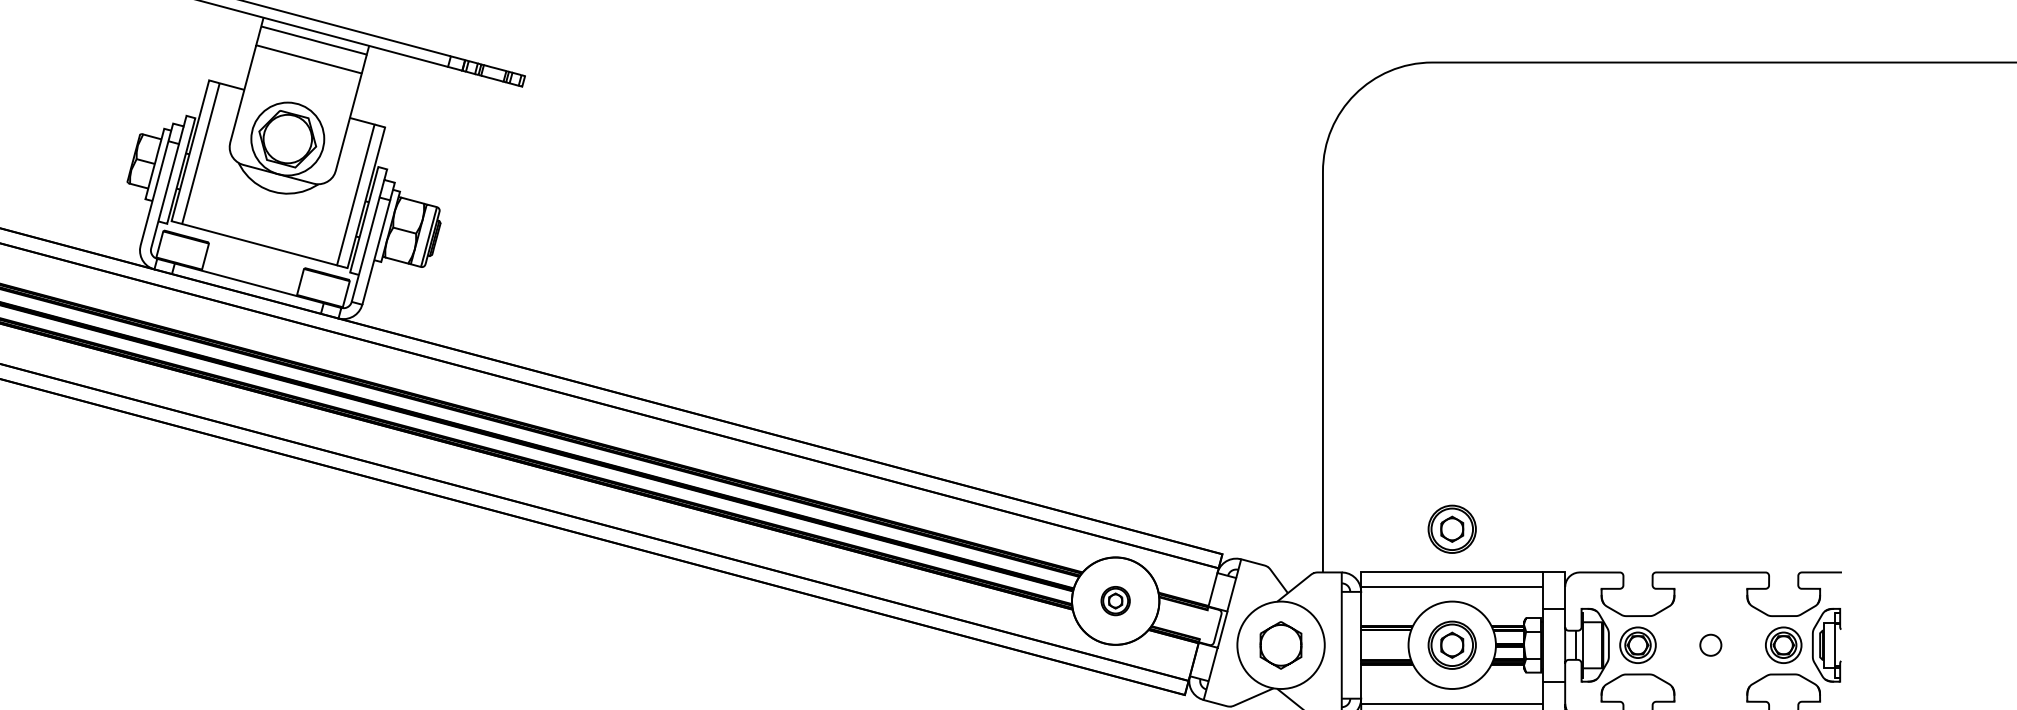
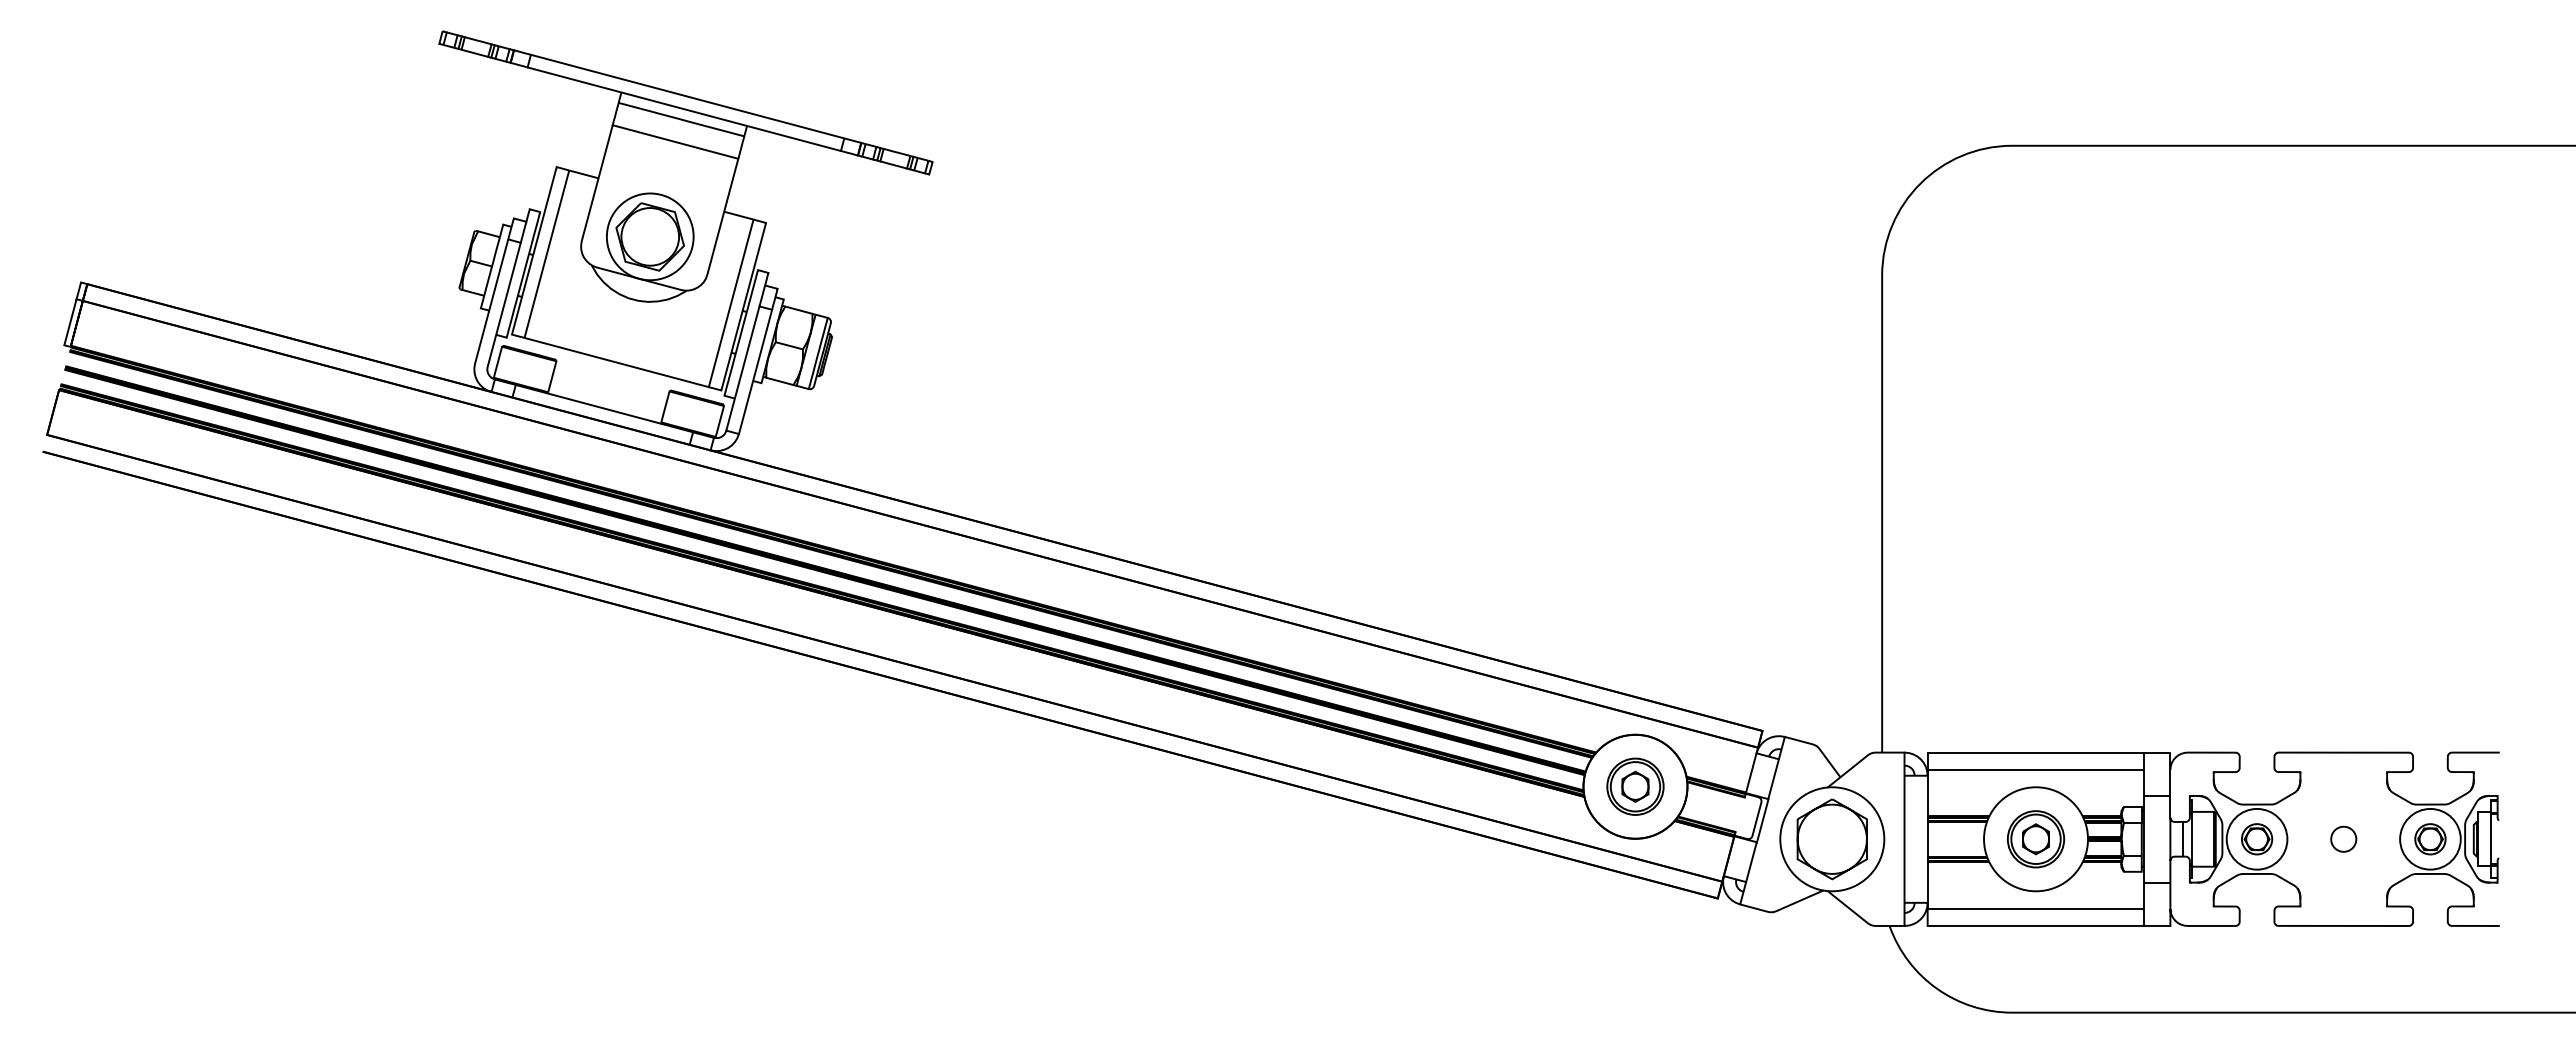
part: (1452, 529) -> (2036, 701), removed
part: (1115, 600) -> (1635, 786), size x1.67
circle: (1637, 644) -> (2256, 838), size x1.43
circle: (1783, 644) -> (2430, 838), size x1.43
part: (1280, 645) -> (1831, 839), size x1.43

